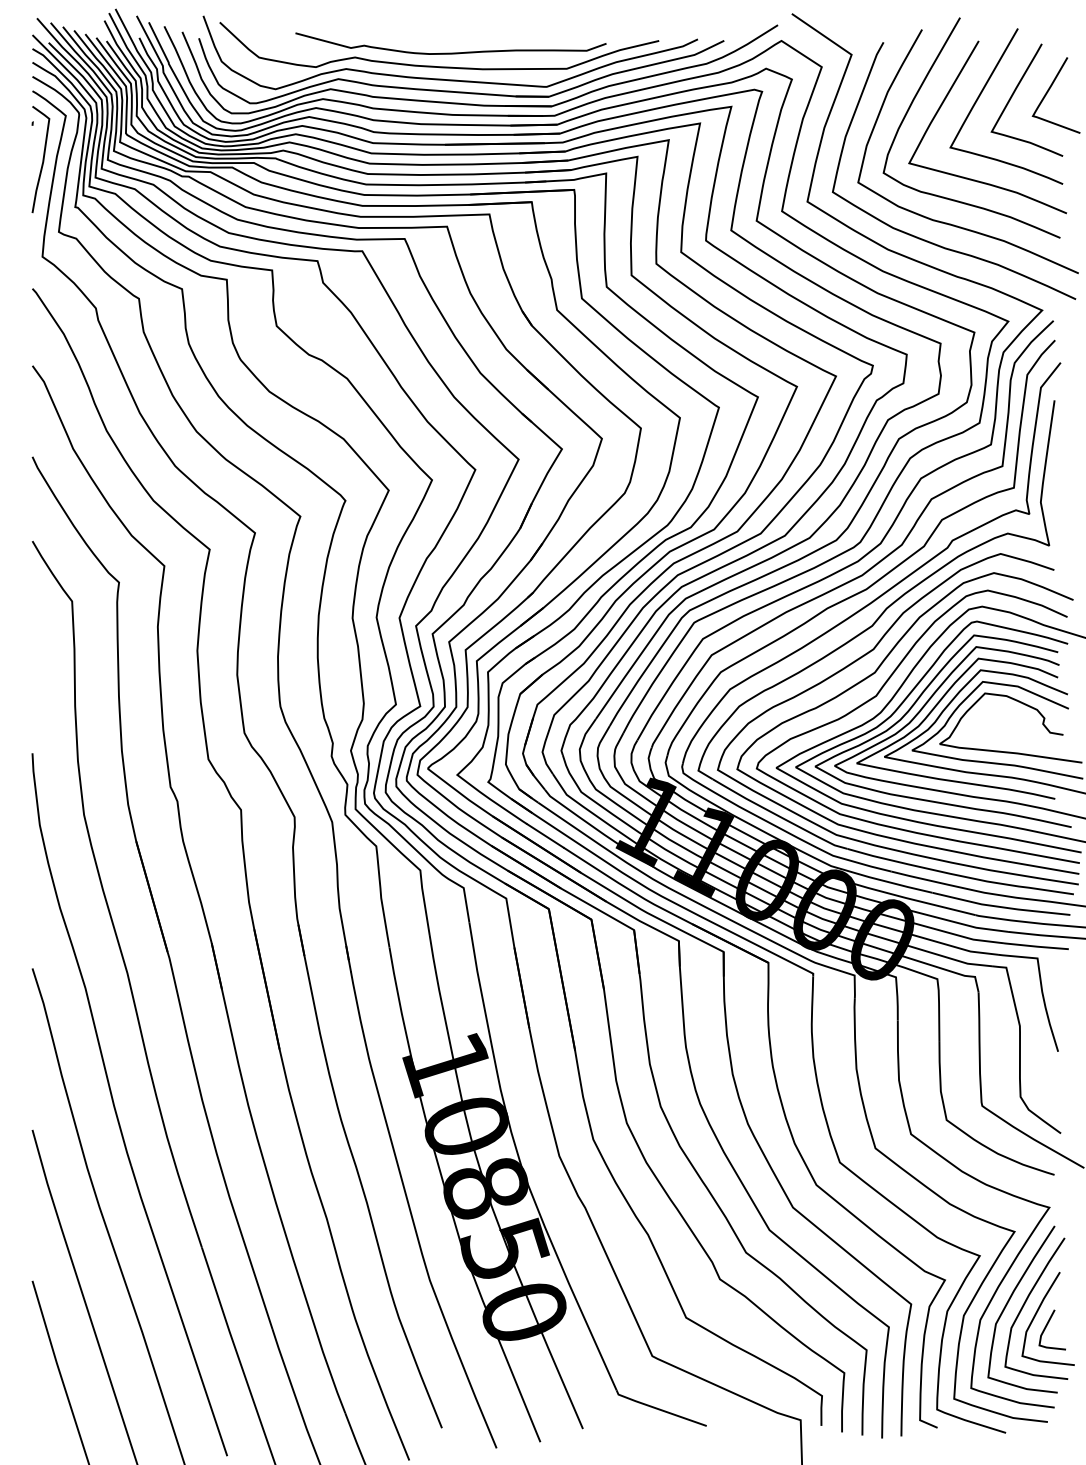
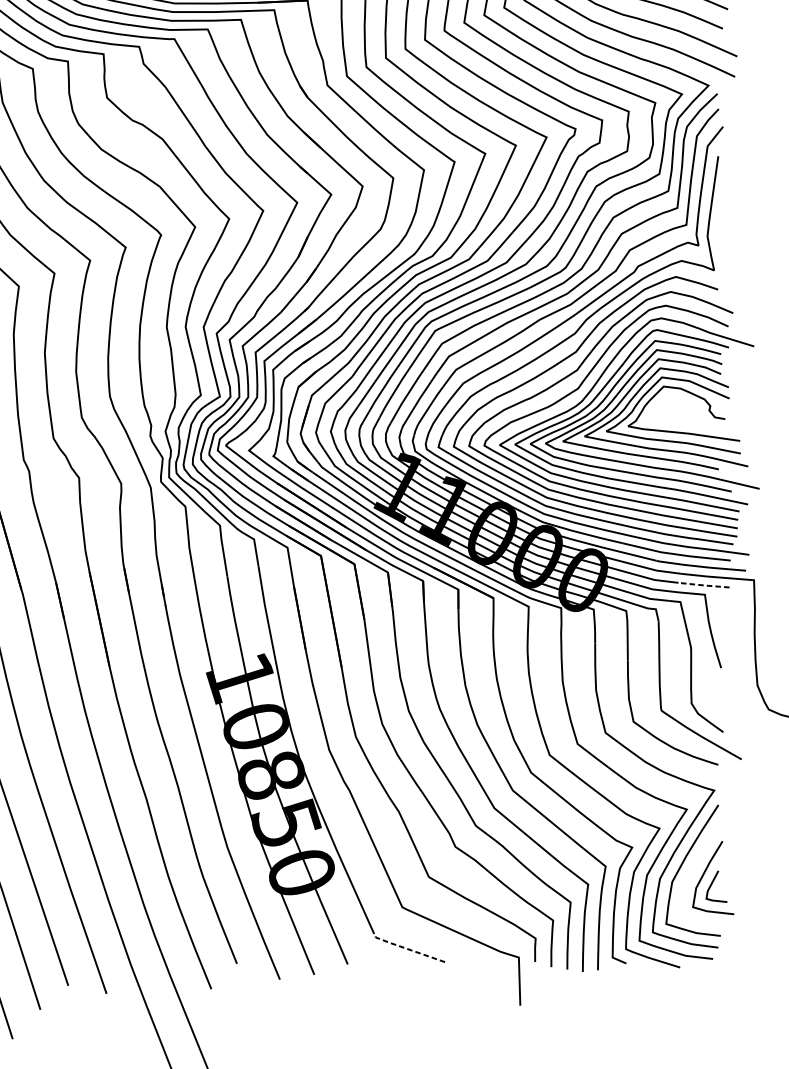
line: (1035, 946) -> (703, 585), solid -> dashed
curve: (1026, 1302) -> (696, 865), removed
line: (658, 1409) -> (407, 949), solid -> dashed

